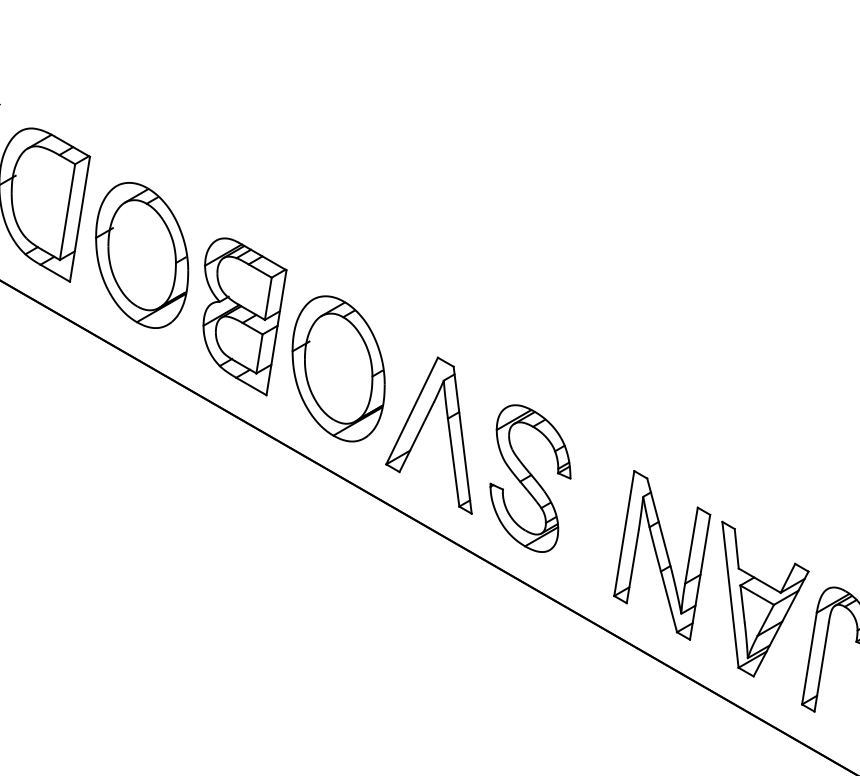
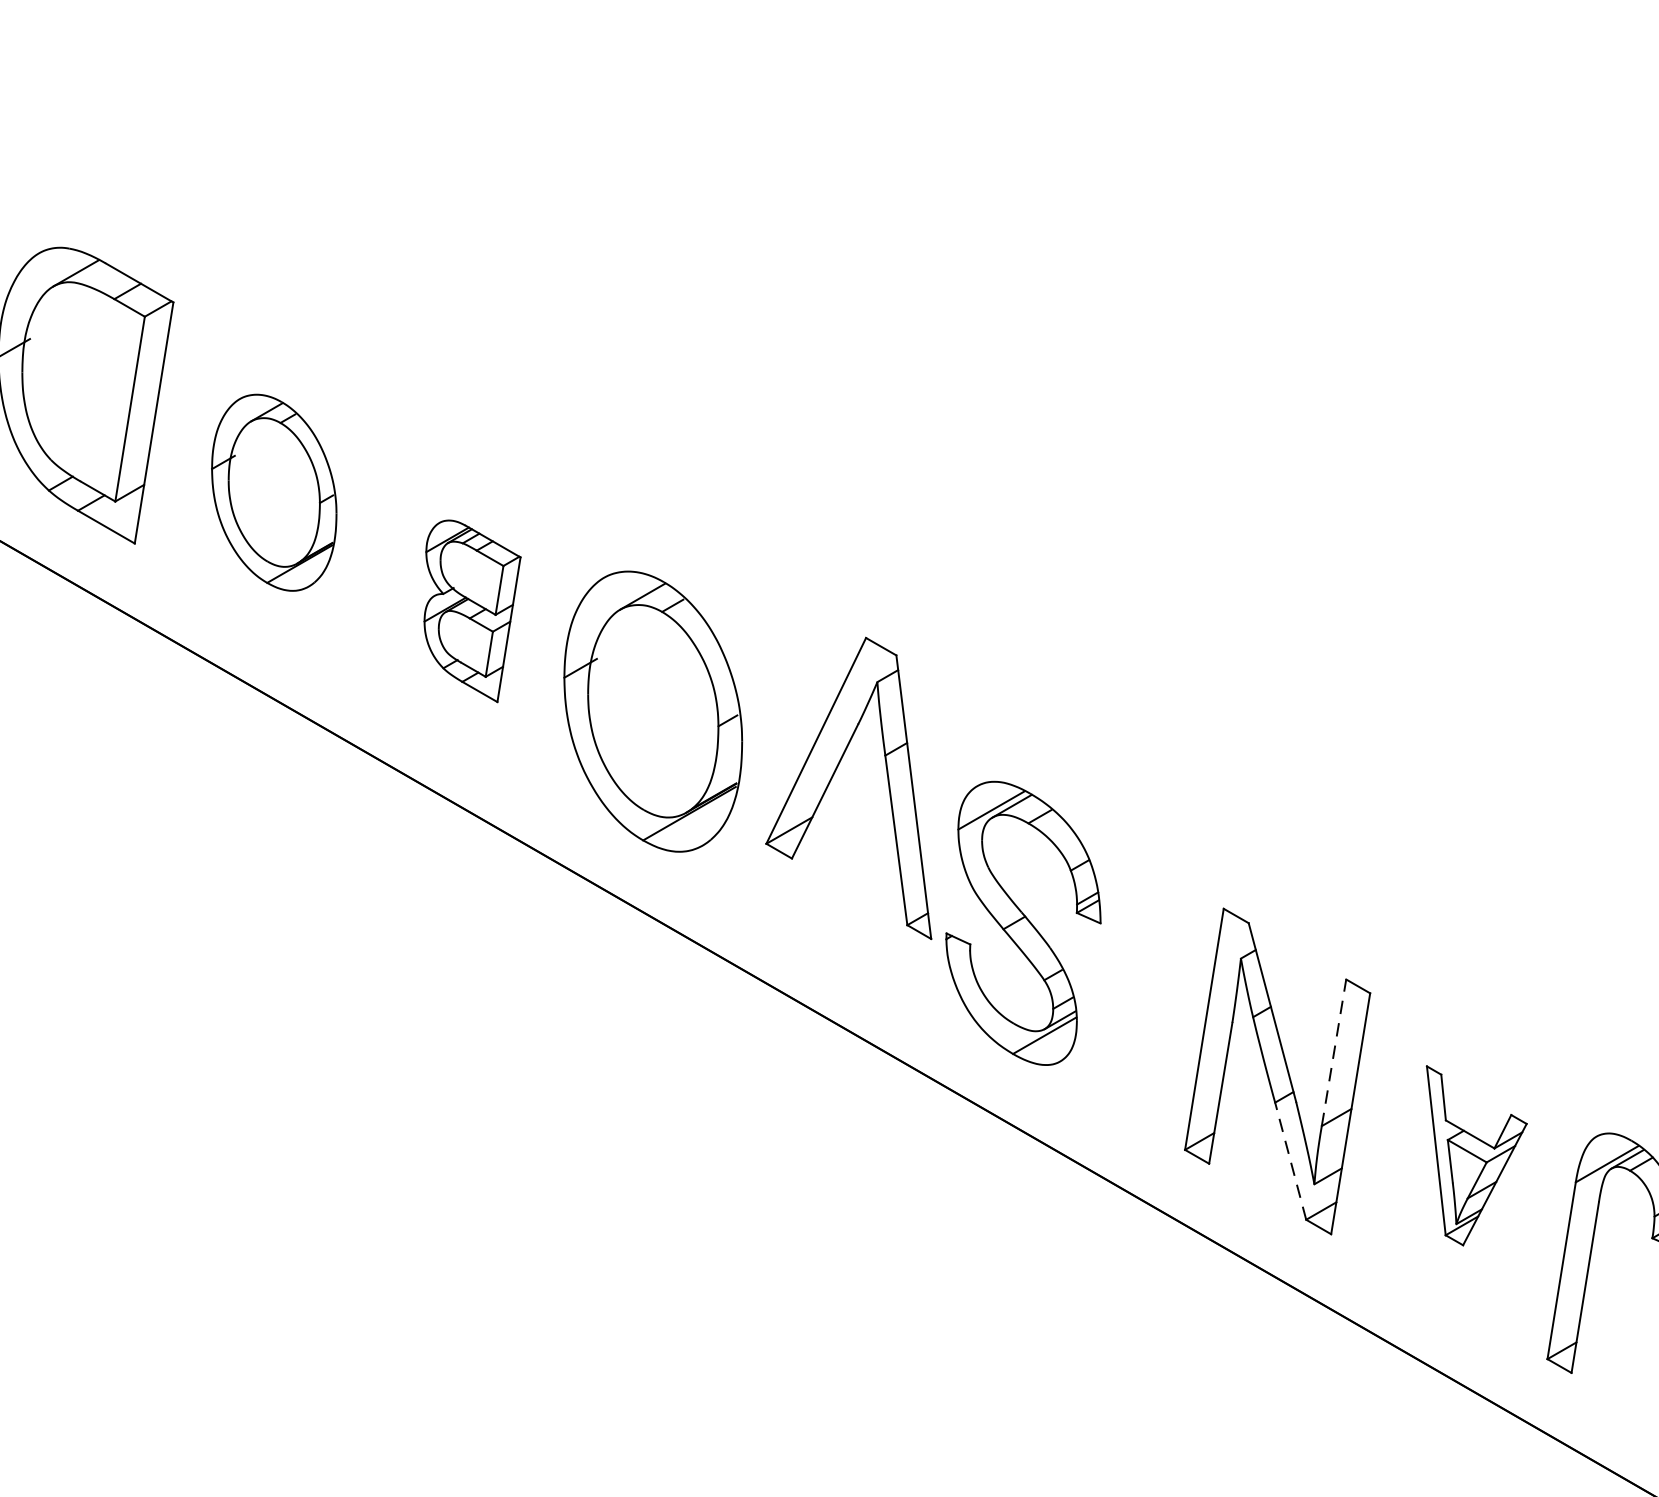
part: (142, 255) -> (274, 492), size x0.7
part: (244, 316) -> (471, 610), size x0.6
part: (420, 432) -> (832, 782), moved
line: (691, 545) -> (1334, 1052), solid -> dashed
part: (765, 598) -> (1476, 1154), size x0.6
line: (668, 601) -> (1289, 1160), solid -> dashed

